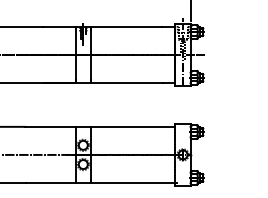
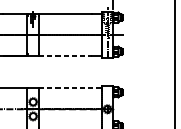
line: (126, 83) -> (65, 56), solid -> dashed
line: (133, 126) -> (70, 88), solid -> dashed

